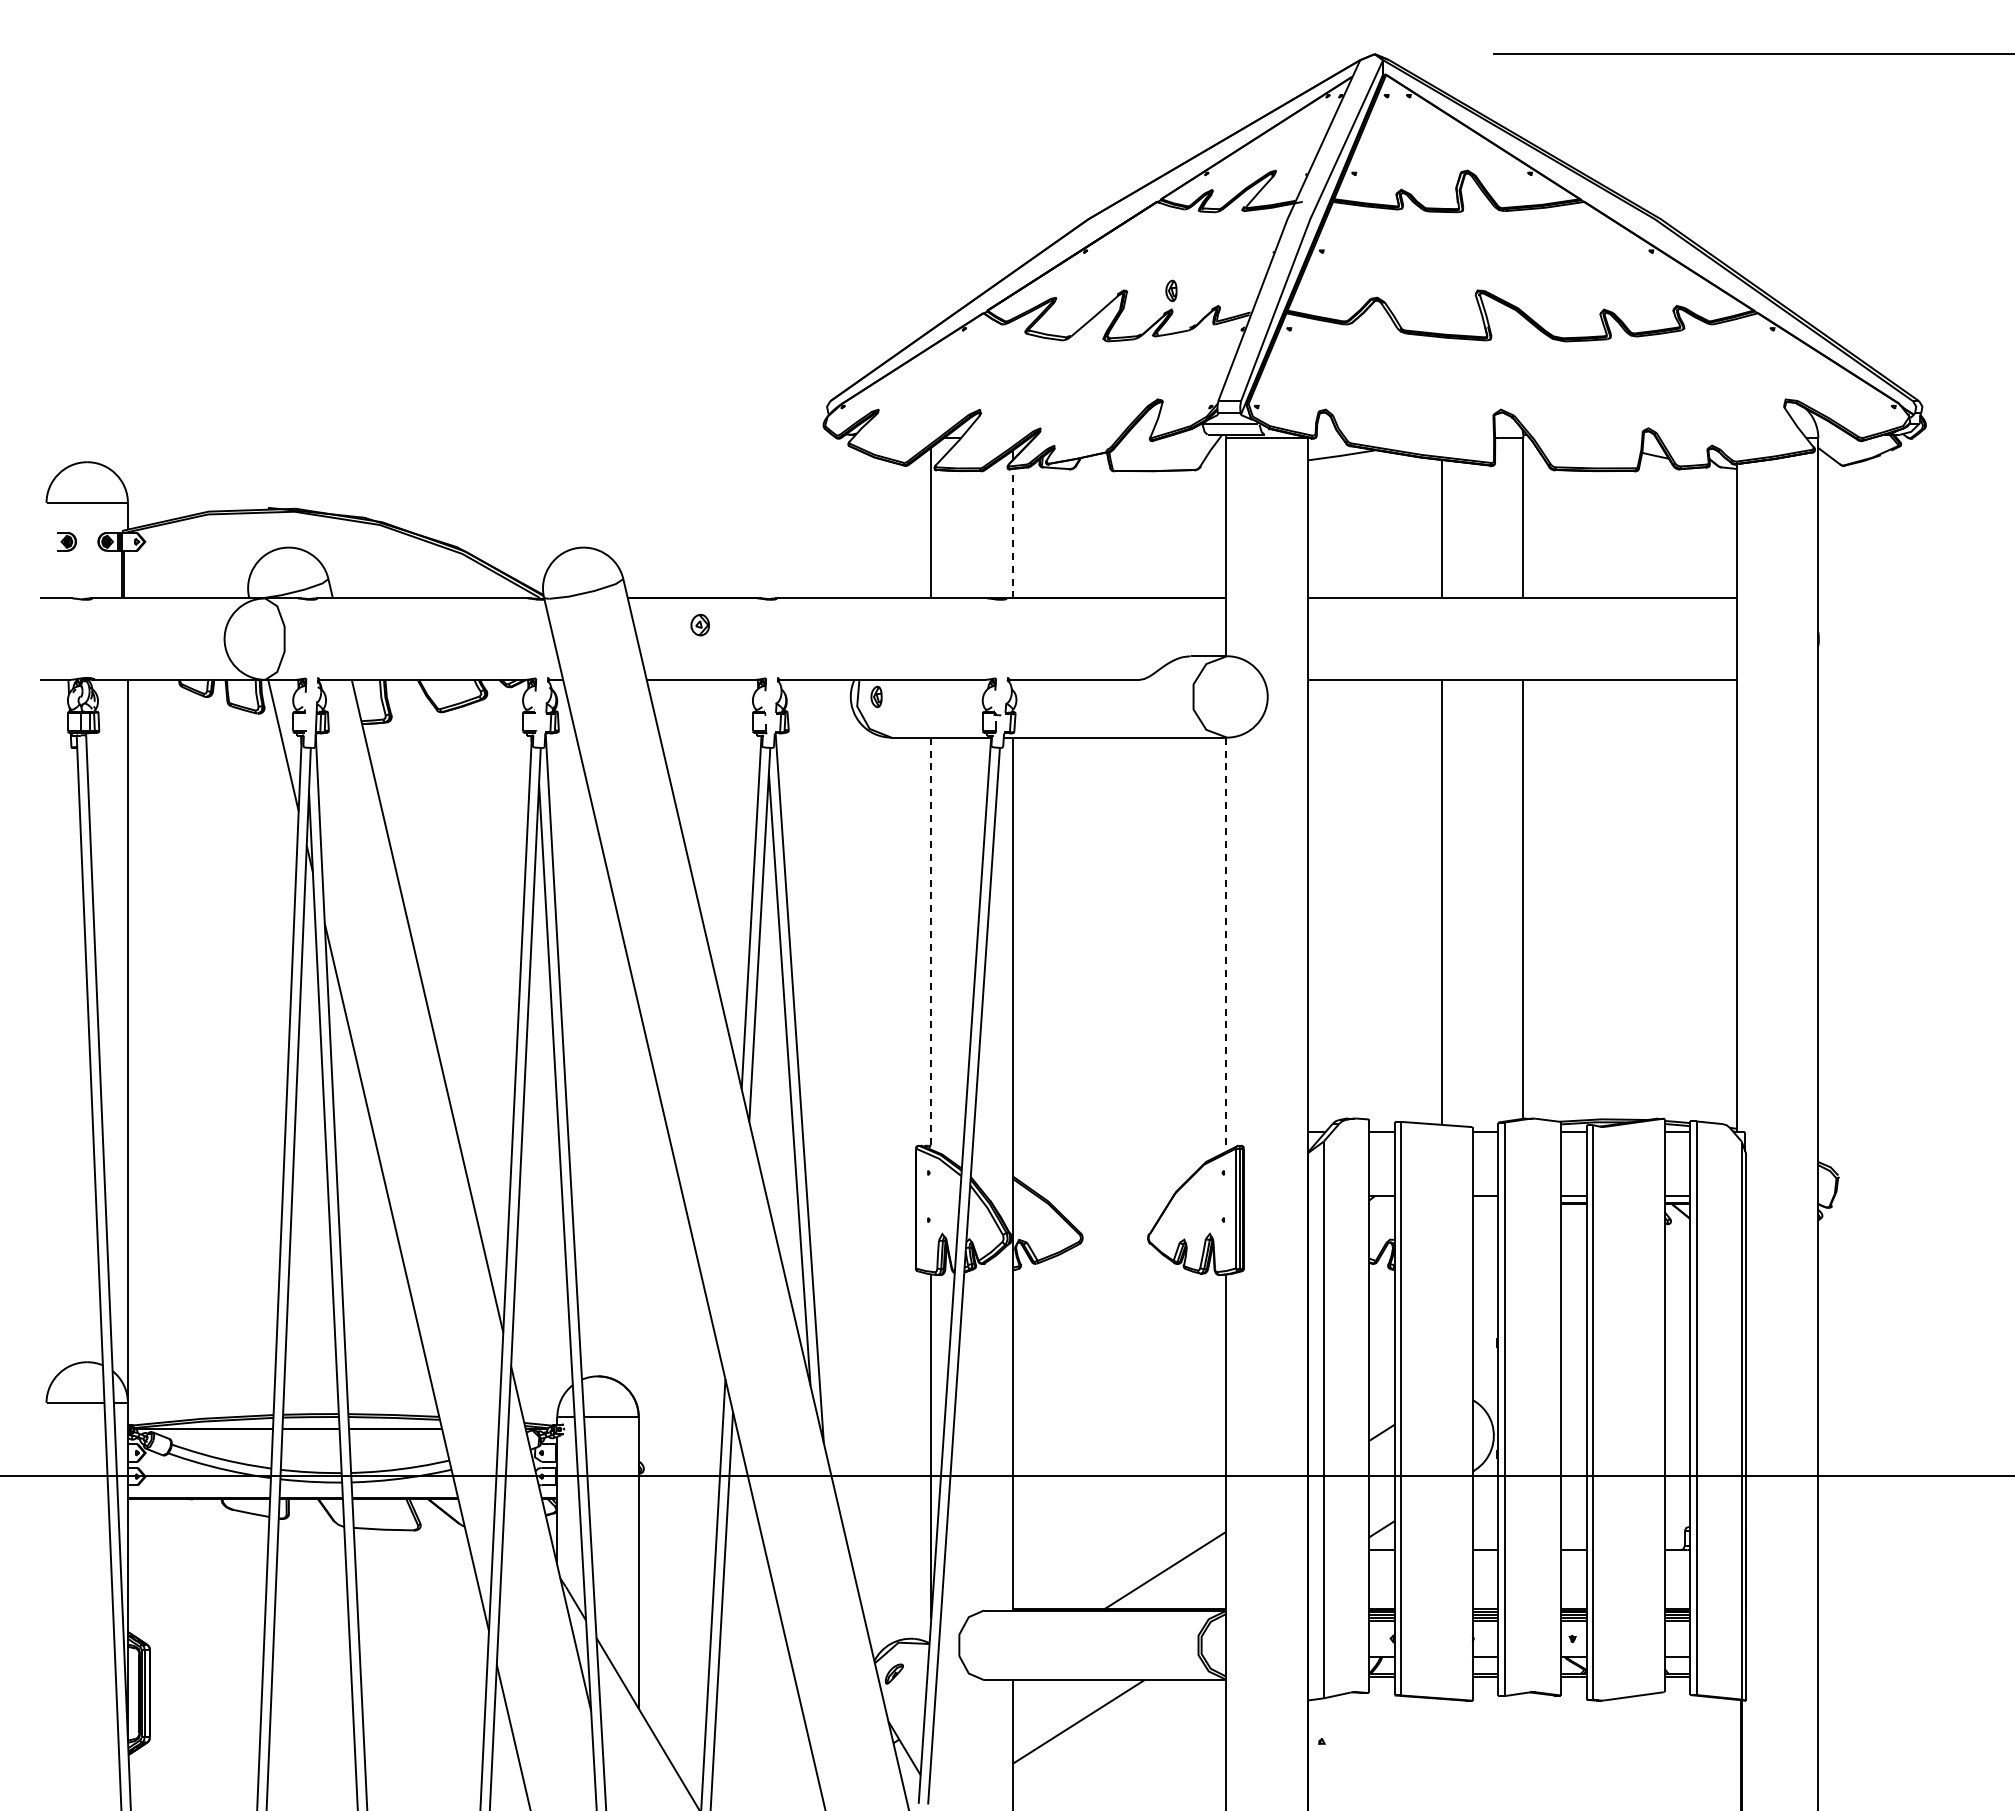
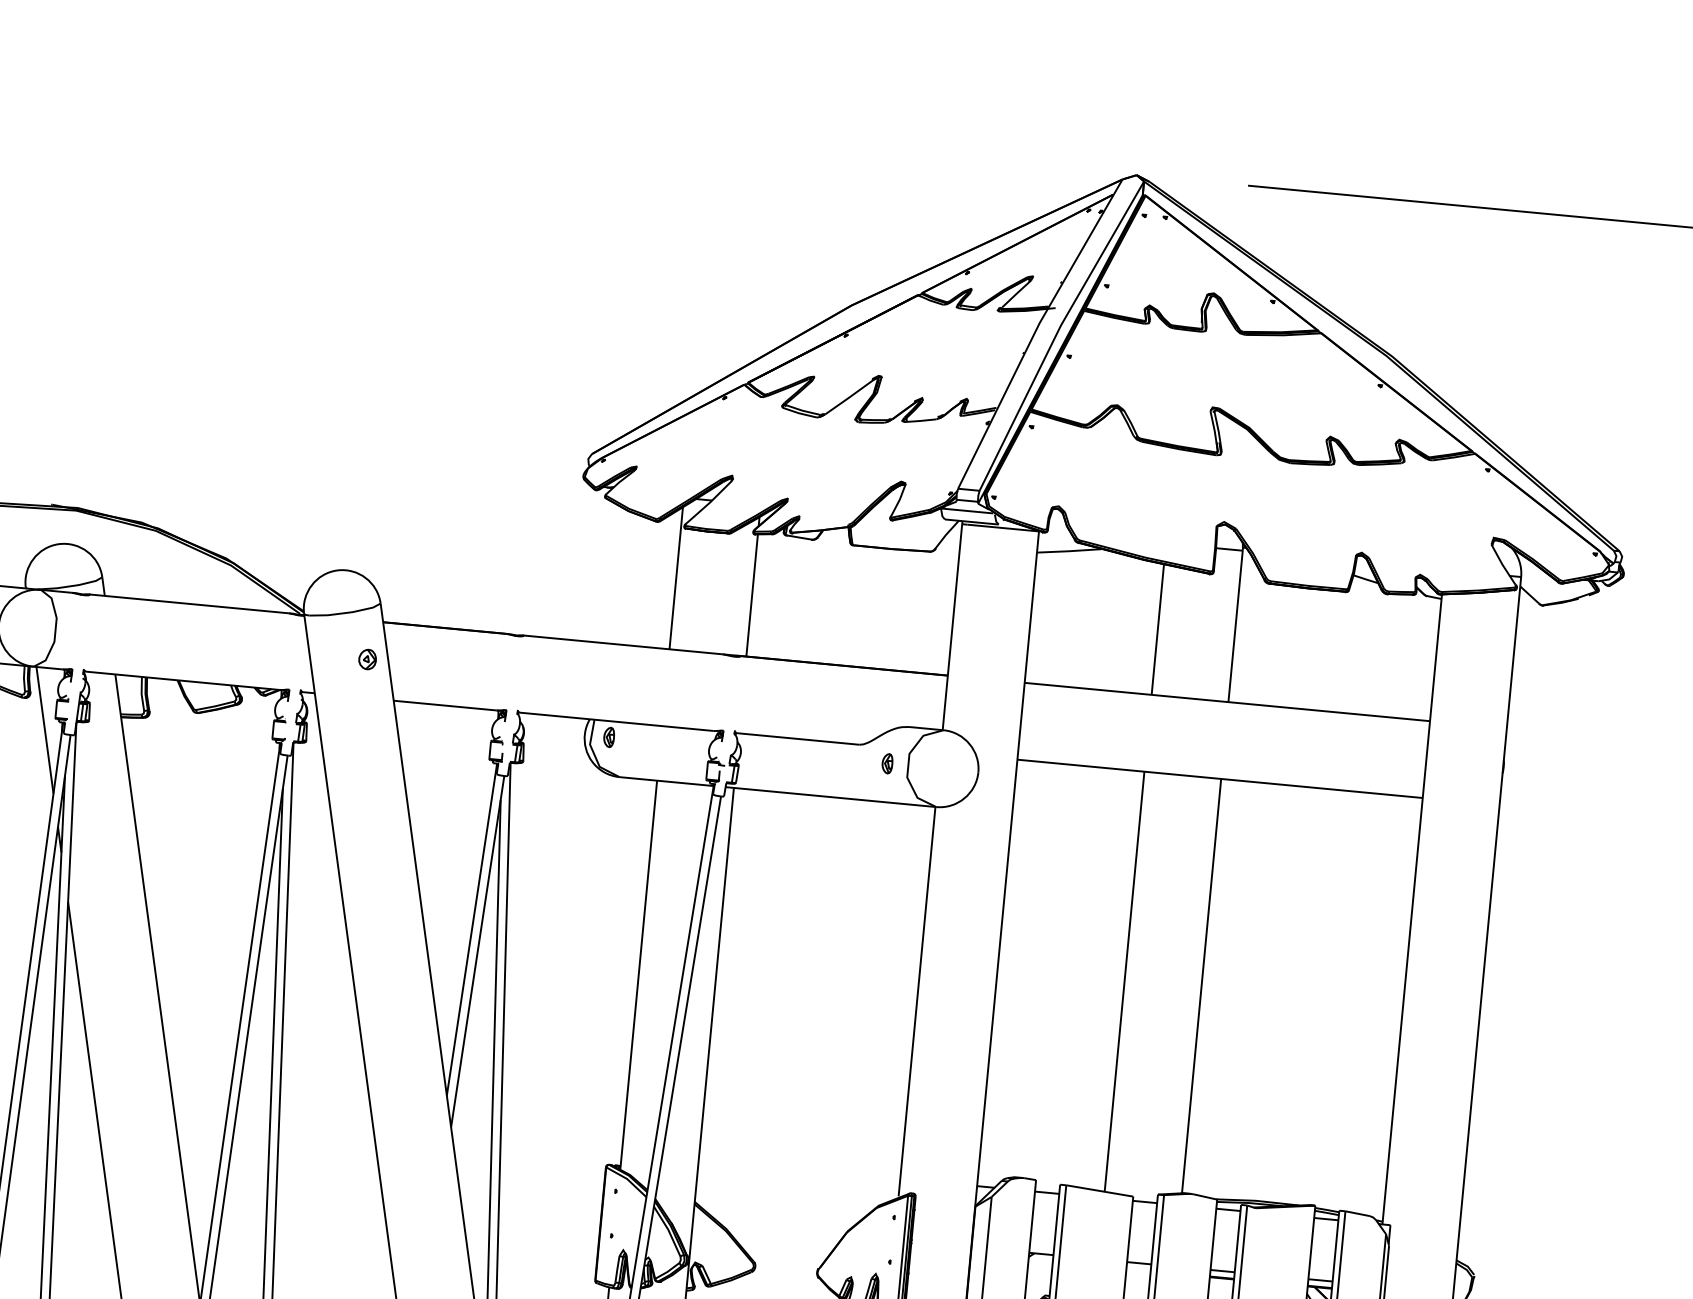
part: (1171, 290) -> (887, 763), moved
line: (1012, 533) -> (752, 595), dashed -> solid
part: (699, 624) -> (366, 658), moved
line: (931, 943) -> (638, 975), dashed -> solid
line: (1226, 944) -> (917, 1002), dashed -> solid

